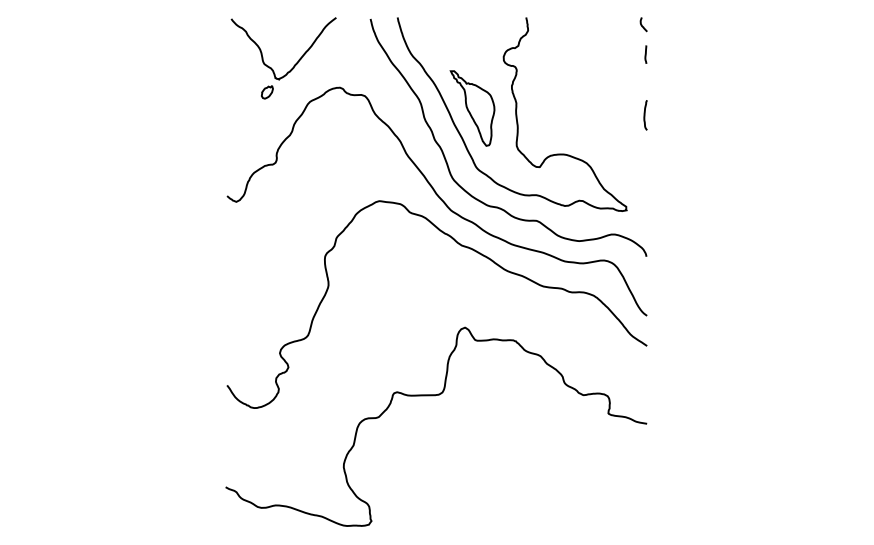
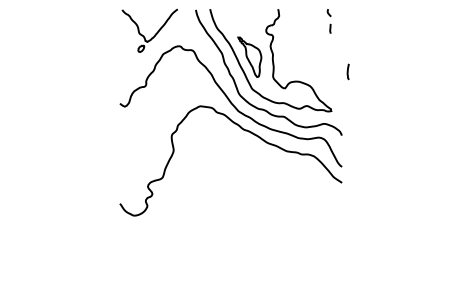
part: (642, 40) -> (328, 21), moved
line: (644, 114) -> (347, 71), moved
curve: (436, 396) -> (230, 209), removed

